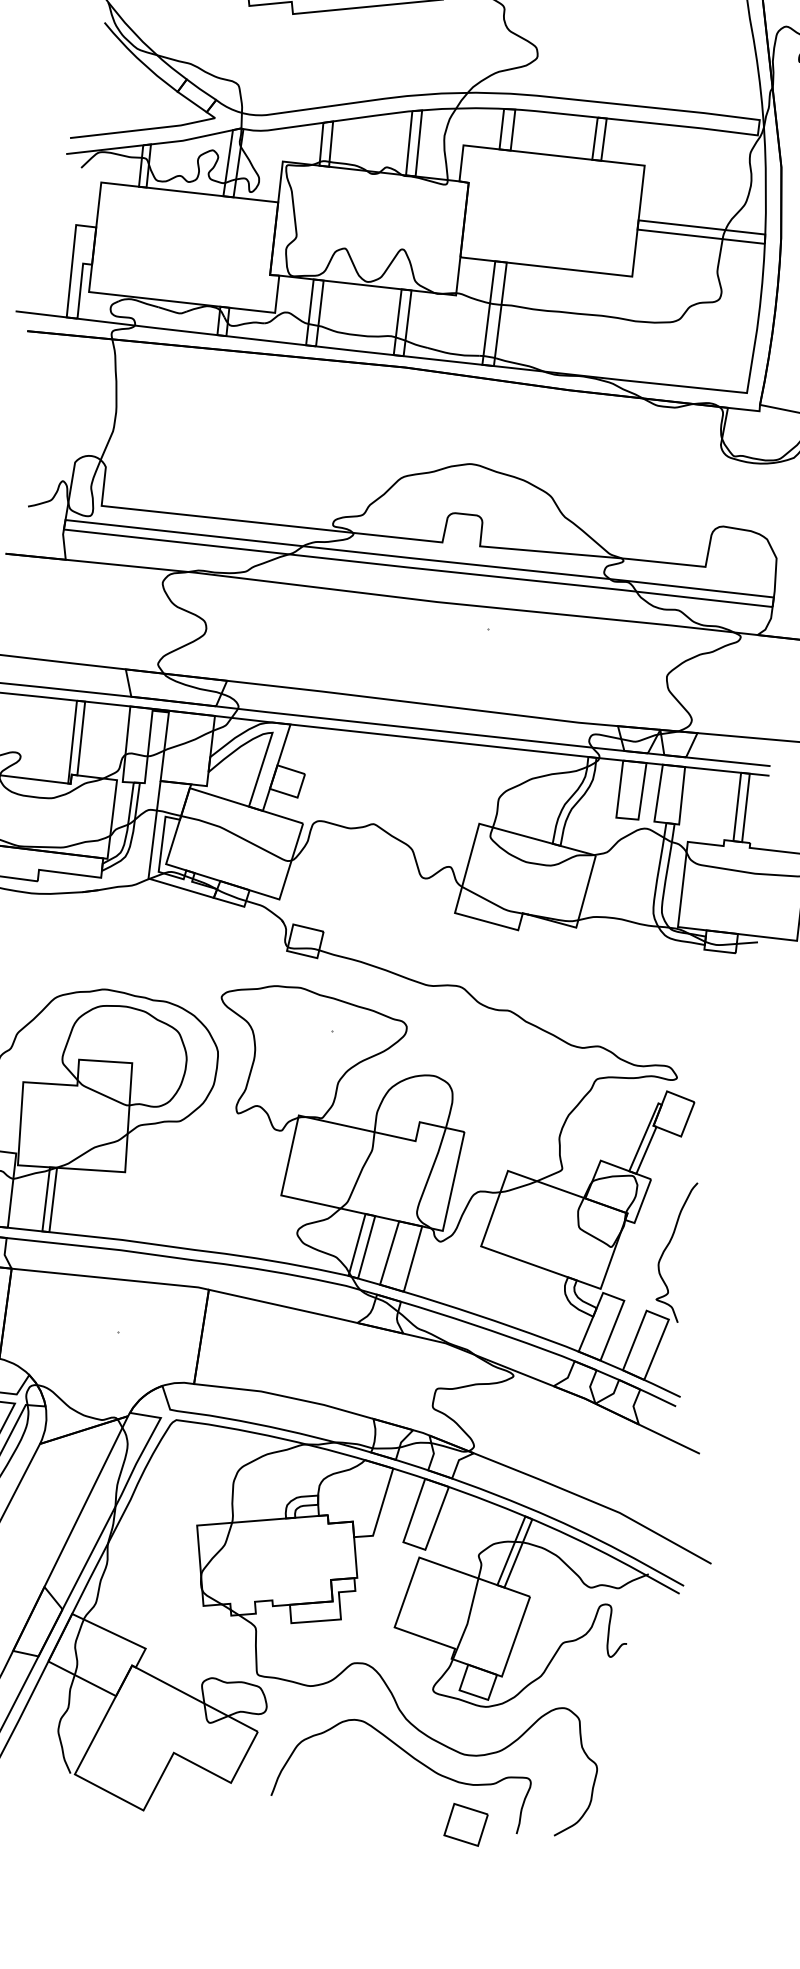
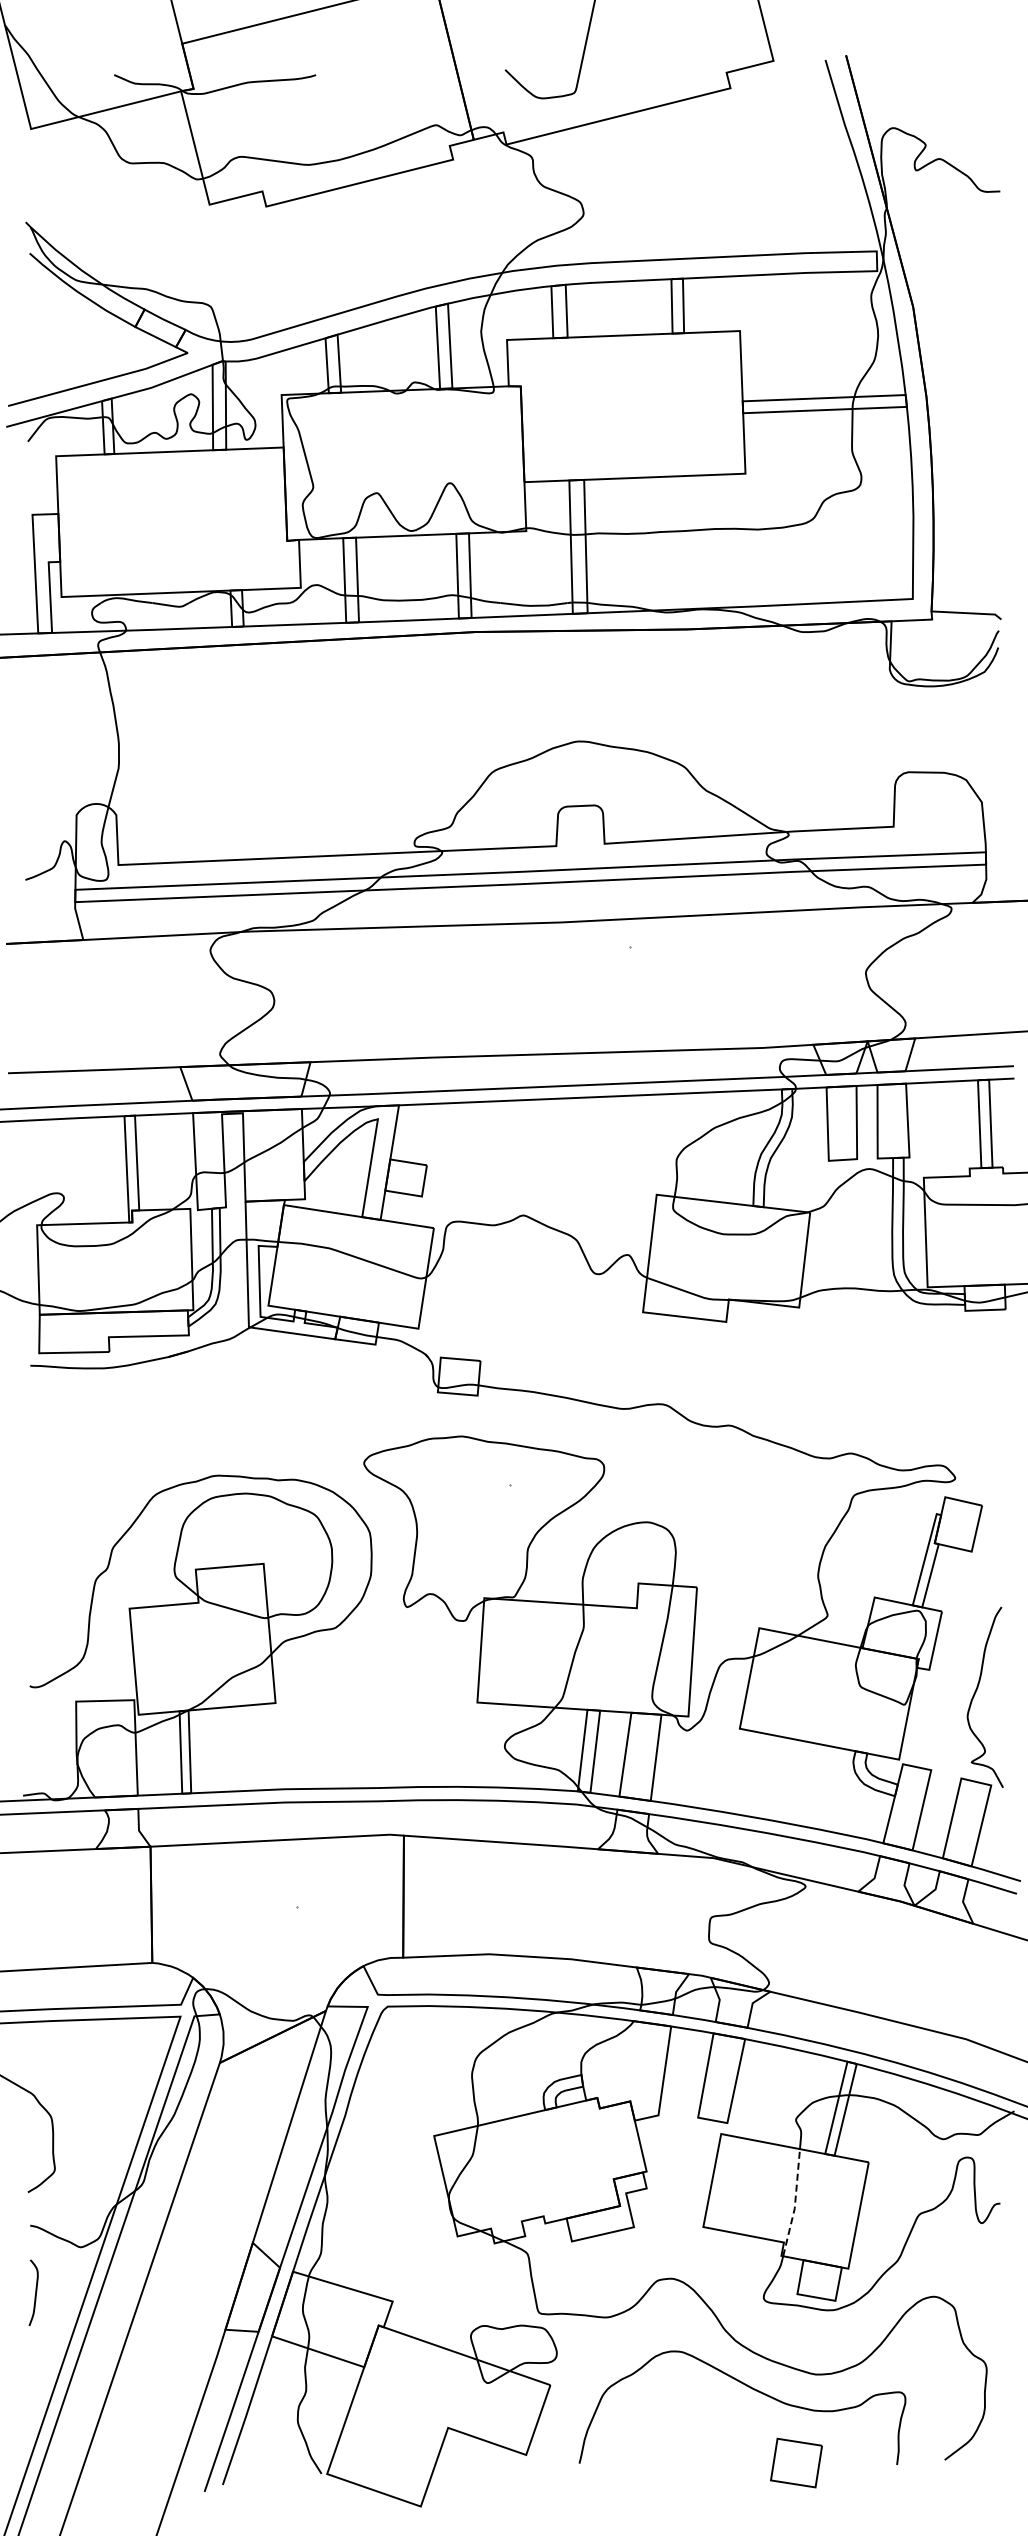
line: (468, 1619) -> (795, 2203), solid -> dashed
part: (466, 1824) -> (796, 2462), moved

